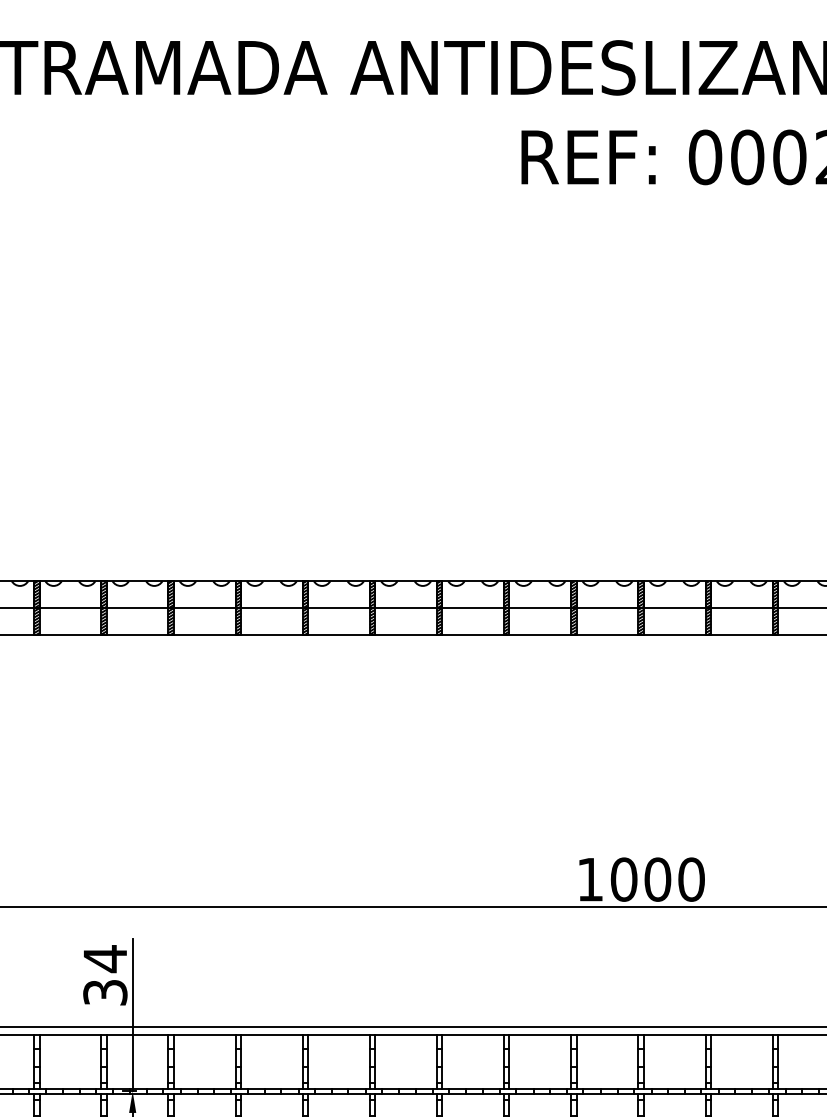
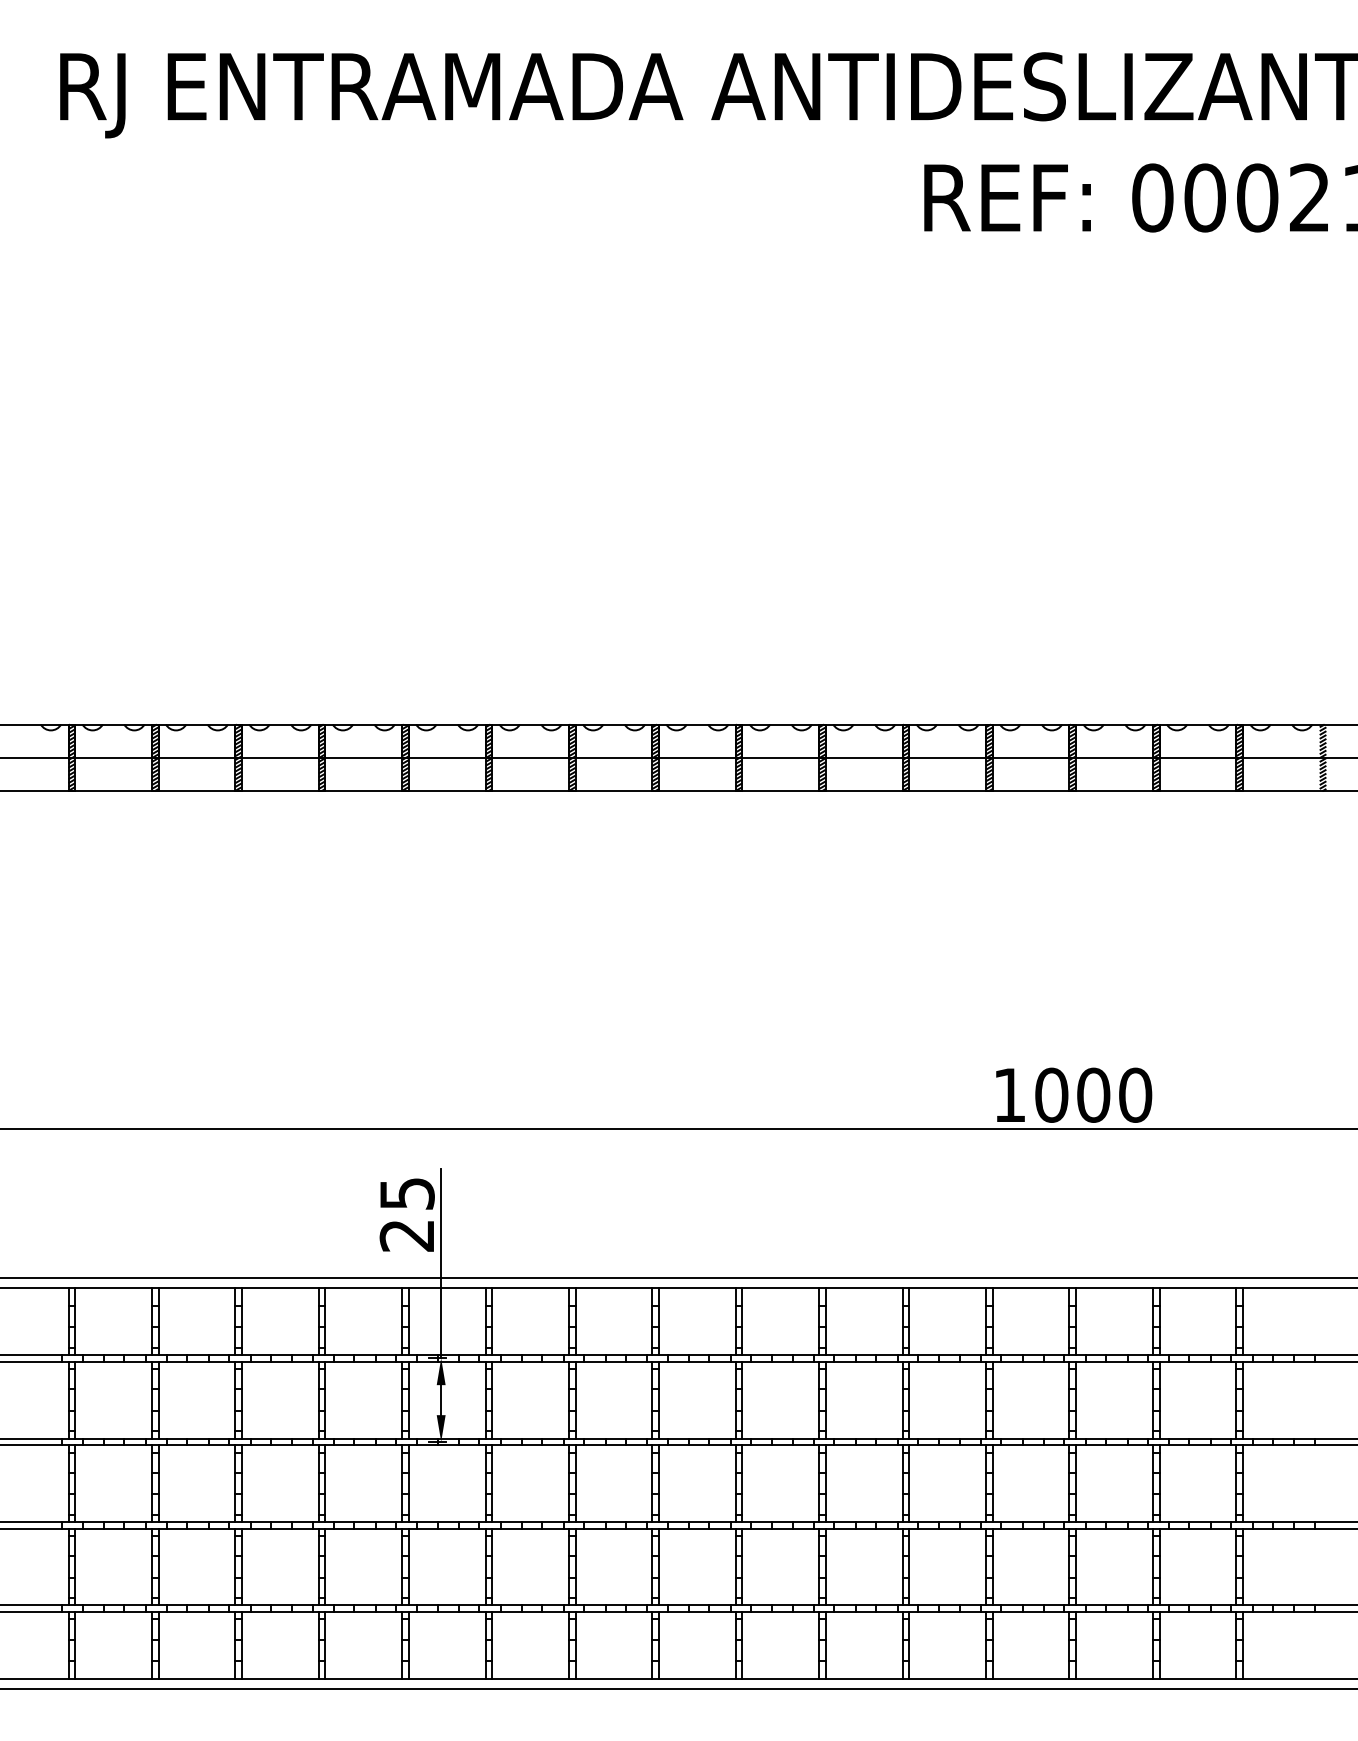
text: (104, 974) -> (406, 1213), 34 -> 25

